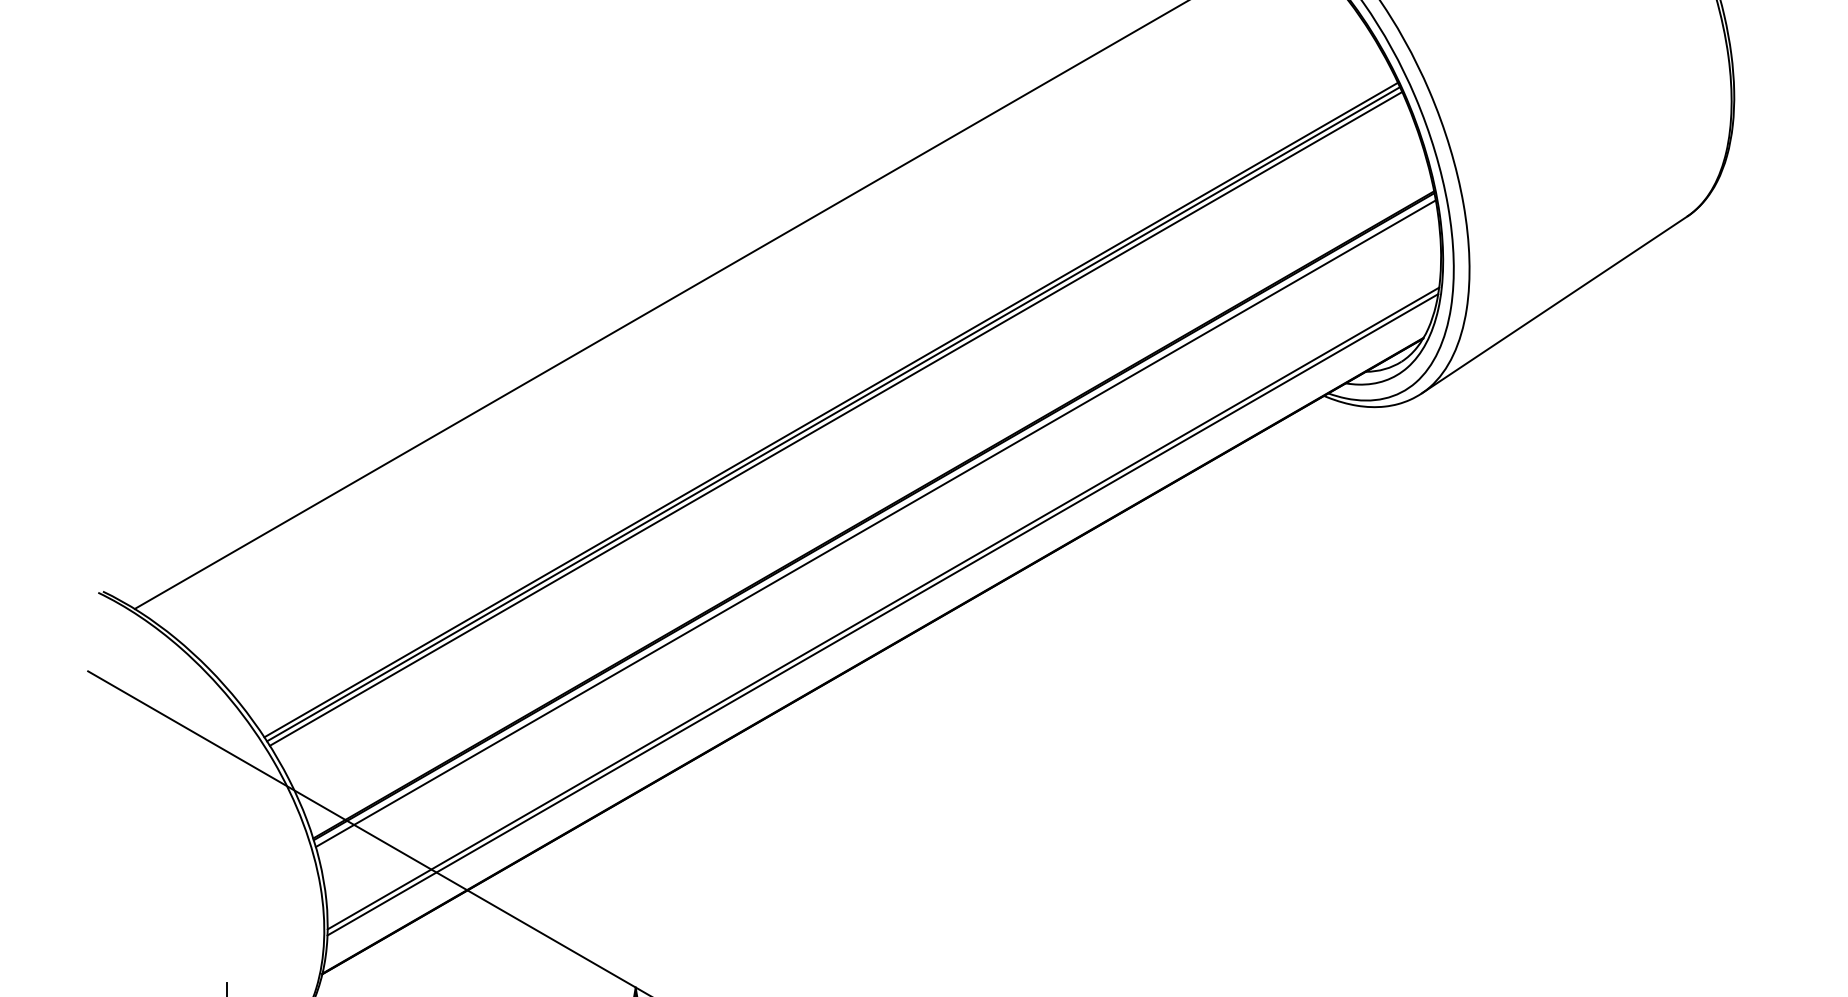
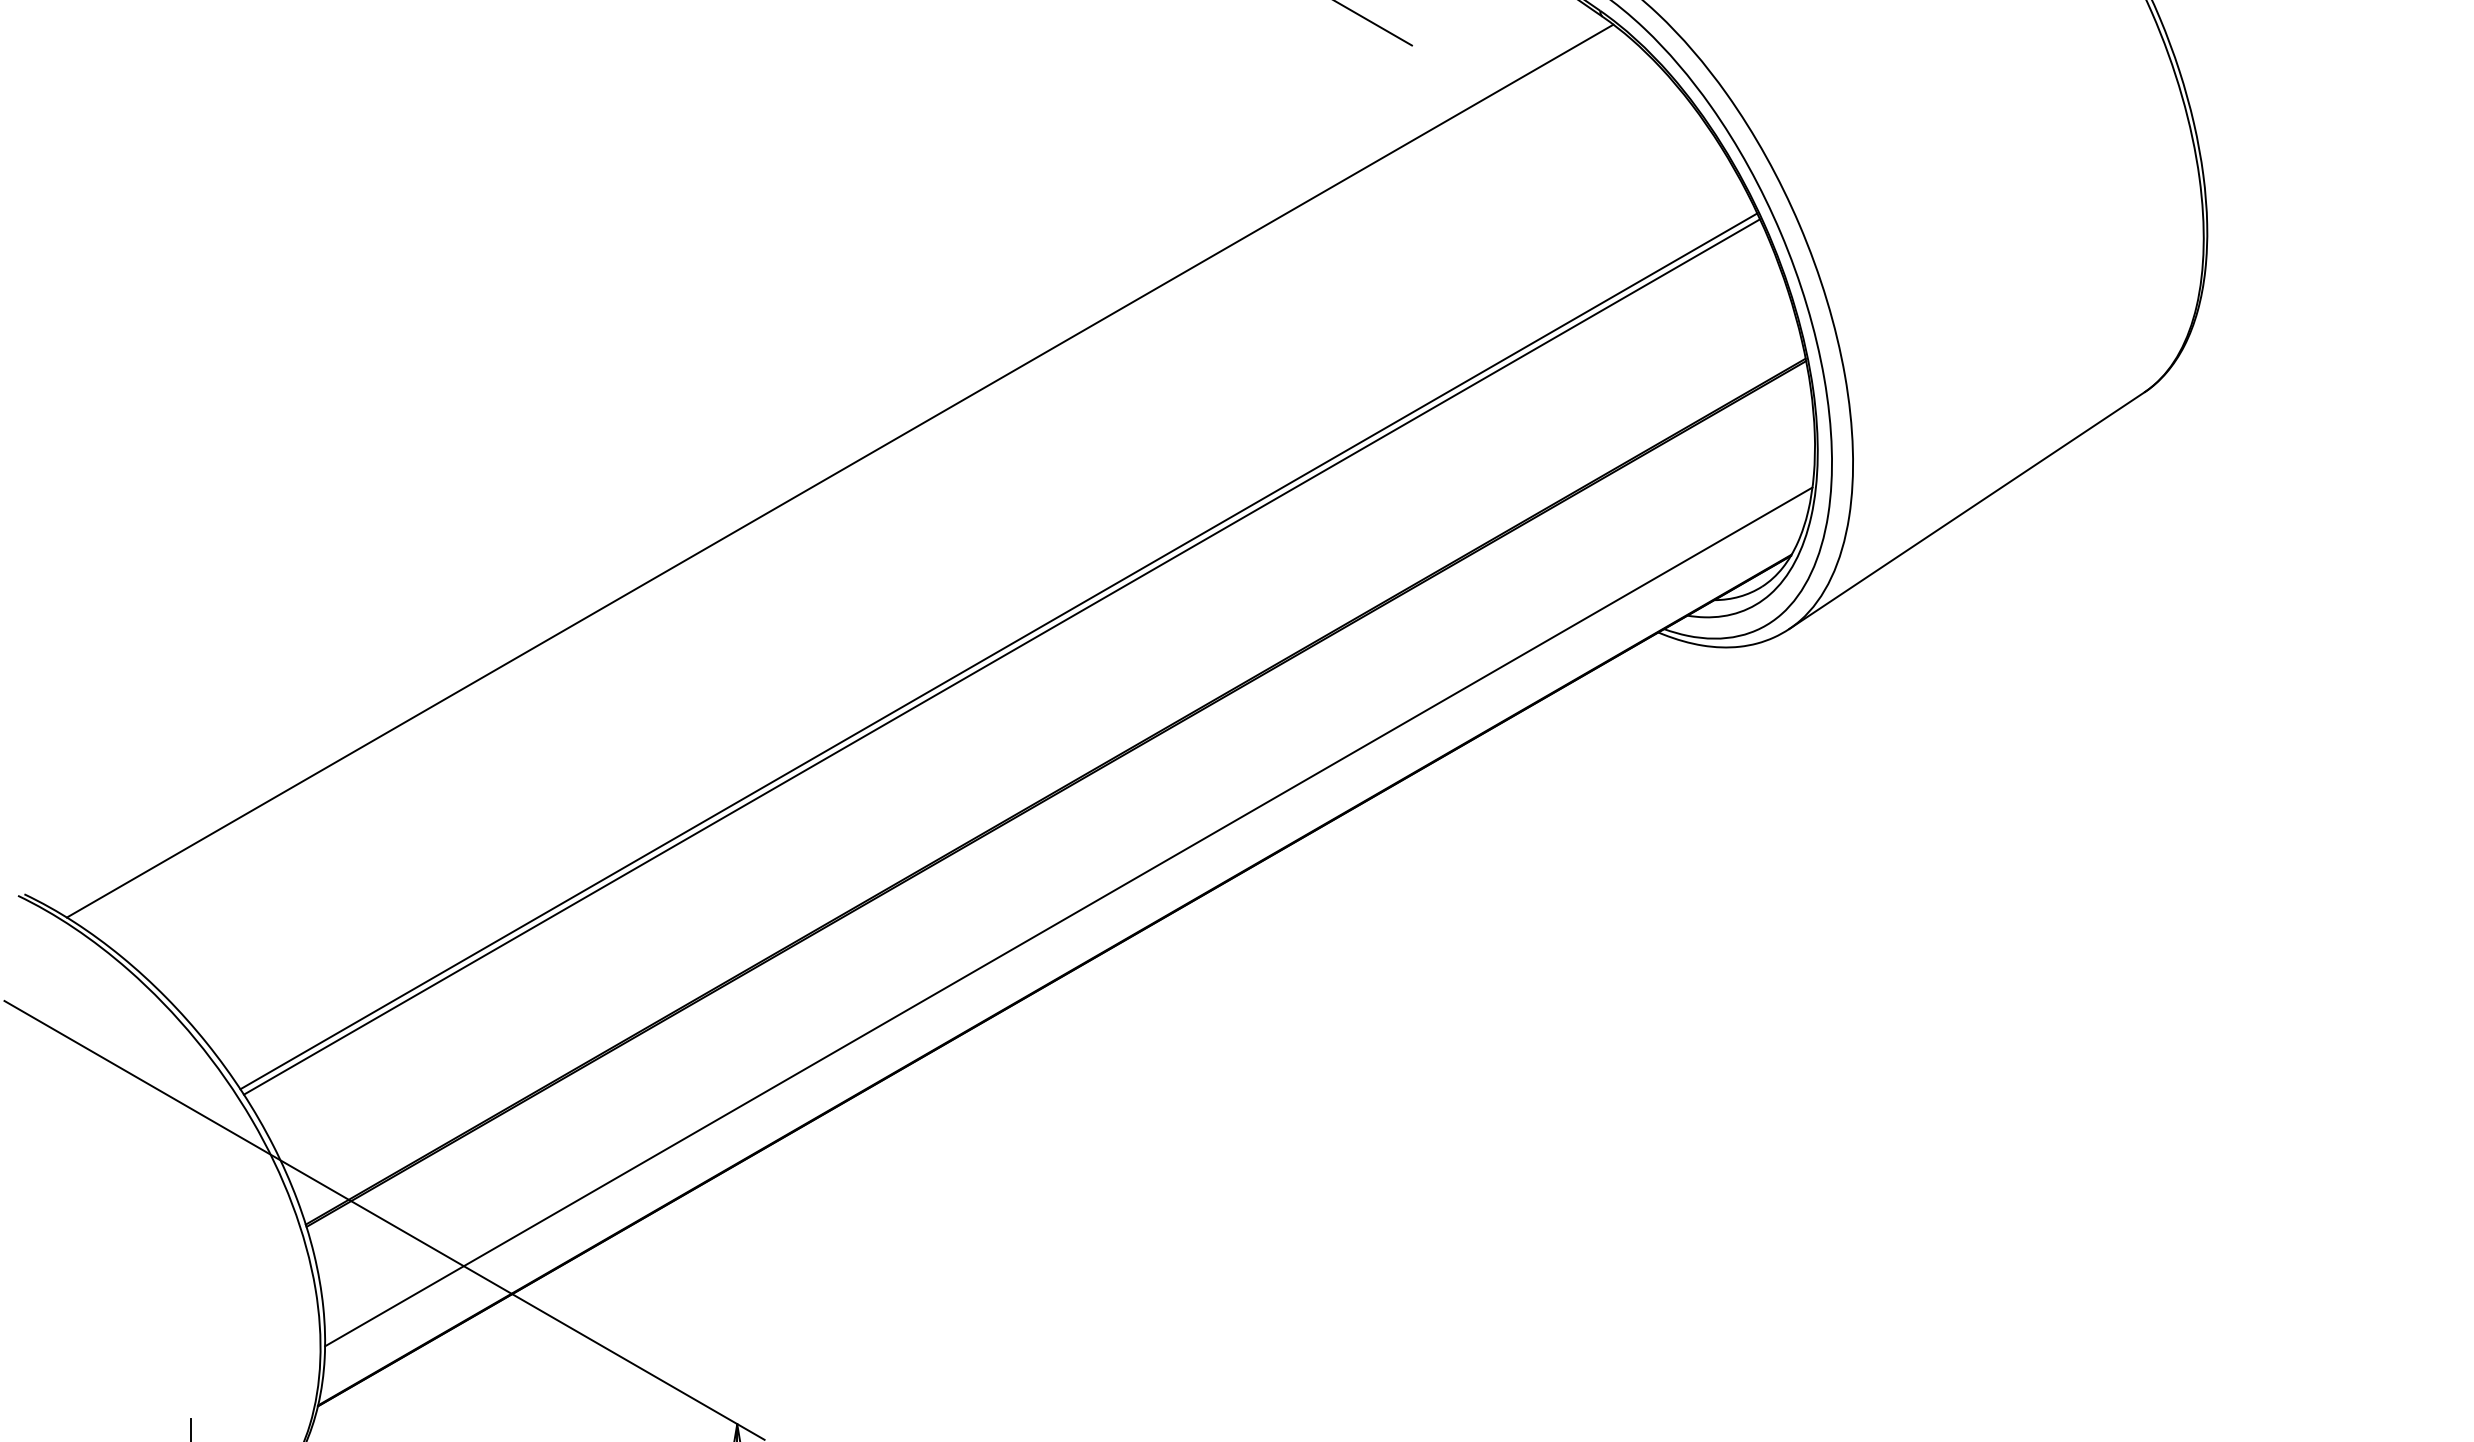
line: (836, 418) -> (1005, 662), removed
line: (875, 523) -> (1058, 803), removed
line: (882, 614) -> (1067, 925), removed

